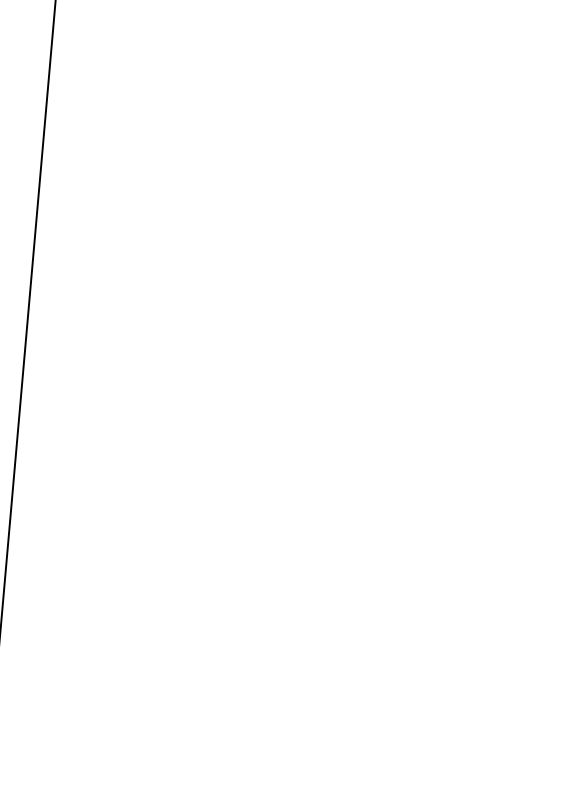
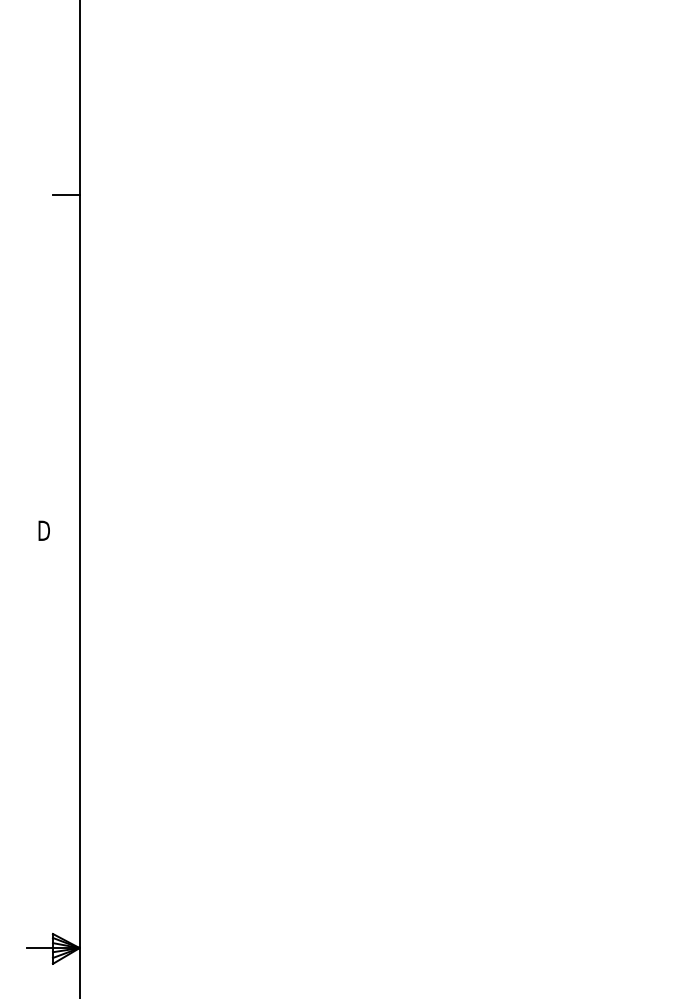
line: (27, 173) -> (65, 194), added

